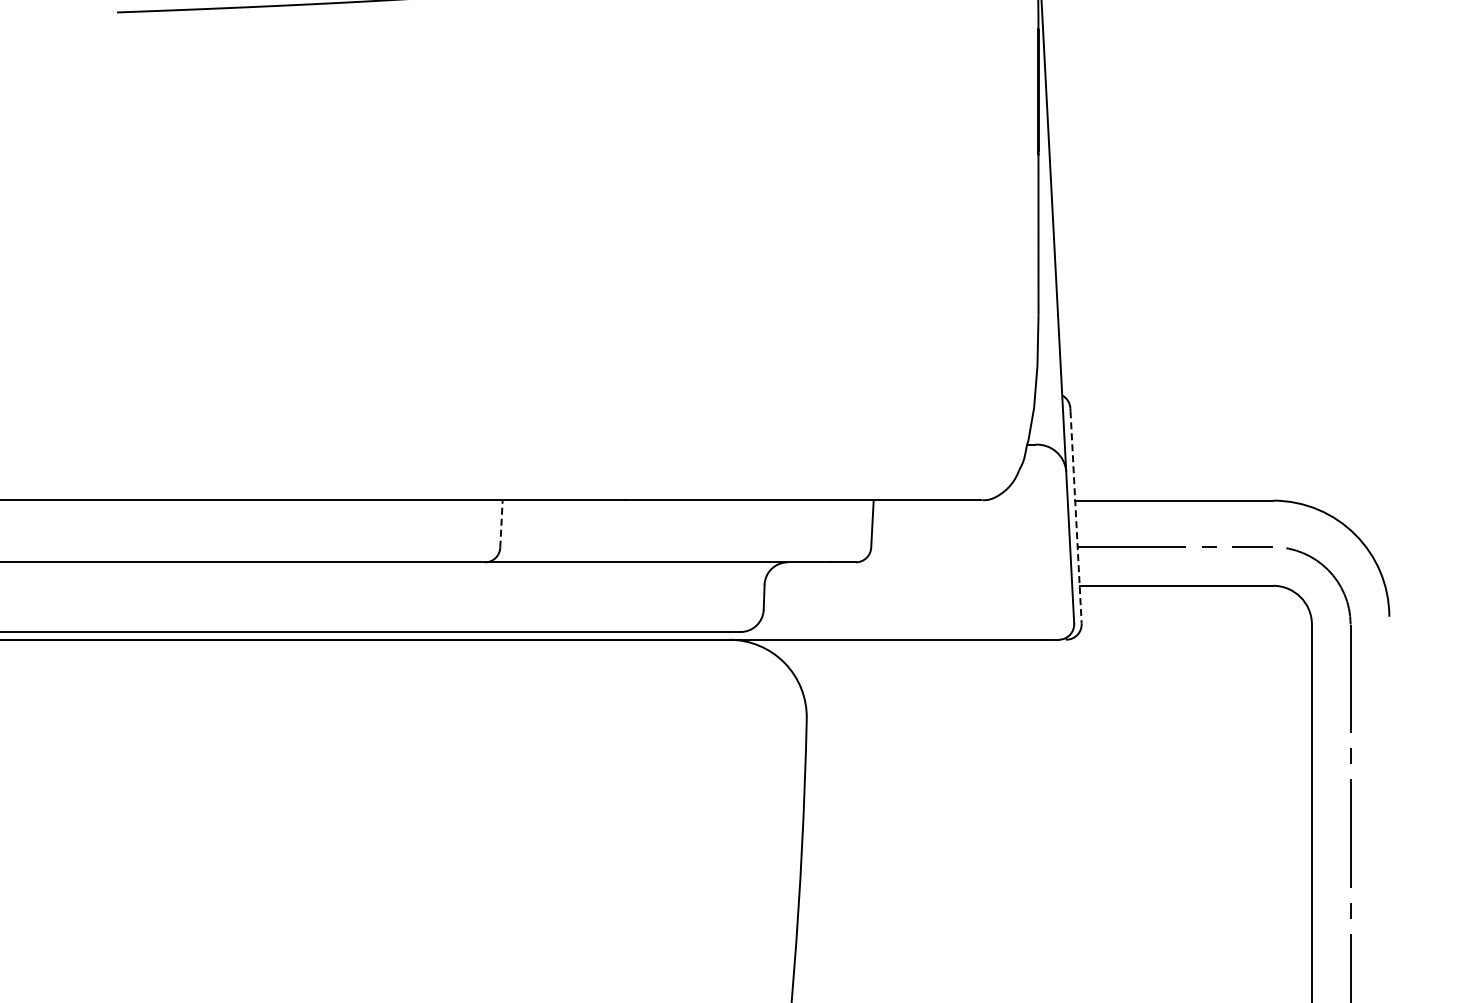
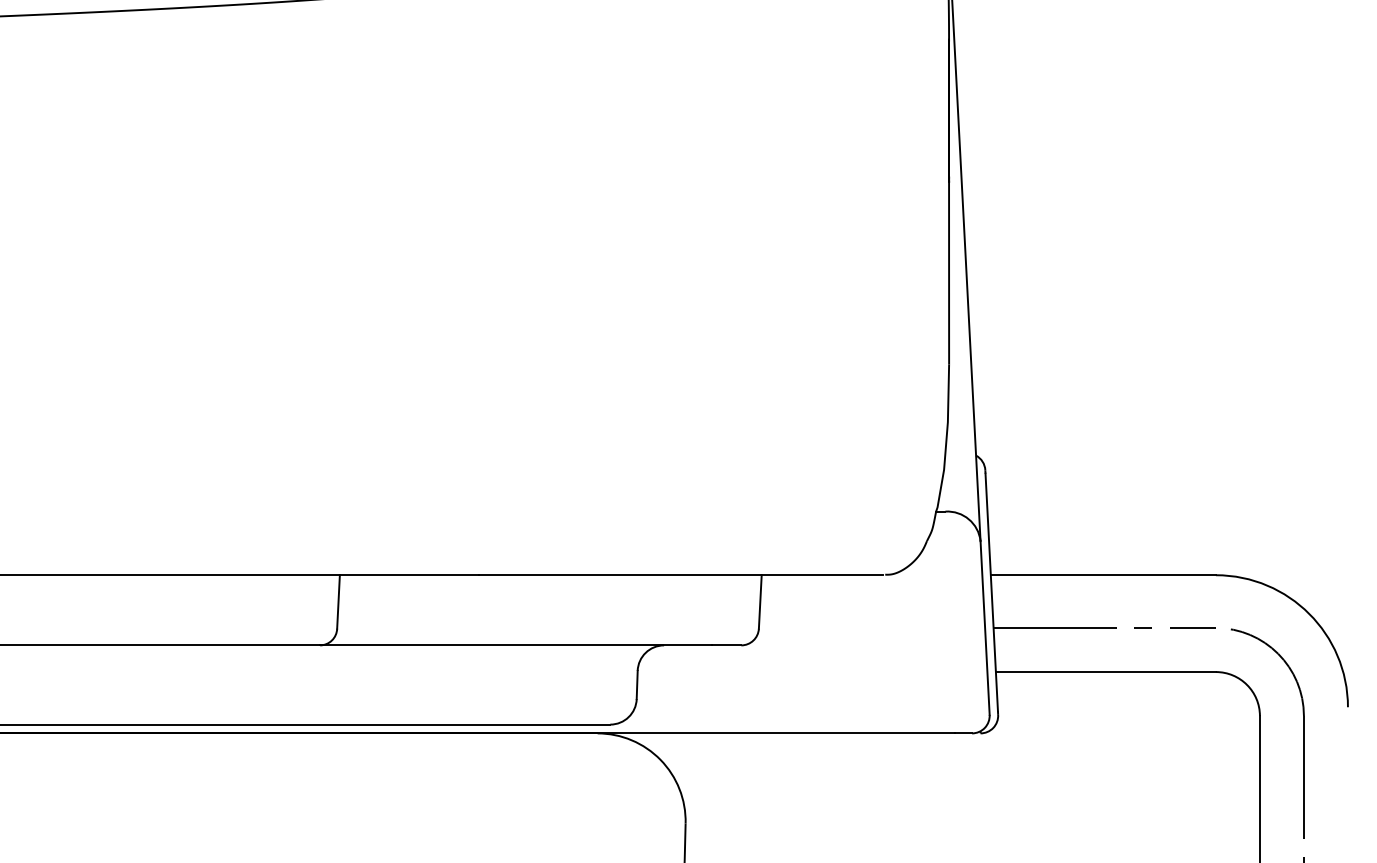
line: (1076, 515) -> (992, 592), dashed -> solid
line: (501, 524) -> (338, 602), dashed -> solid

